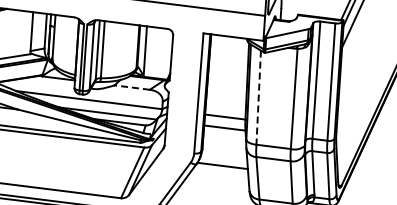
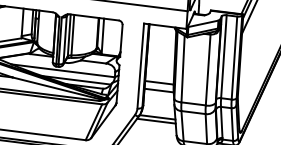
line: (132, 87) -> (93, 61), dashed -> solid
line: (258, 98) -> (182, 69), dashed -> solid
line: (220, 170) -> (156, 120), added

